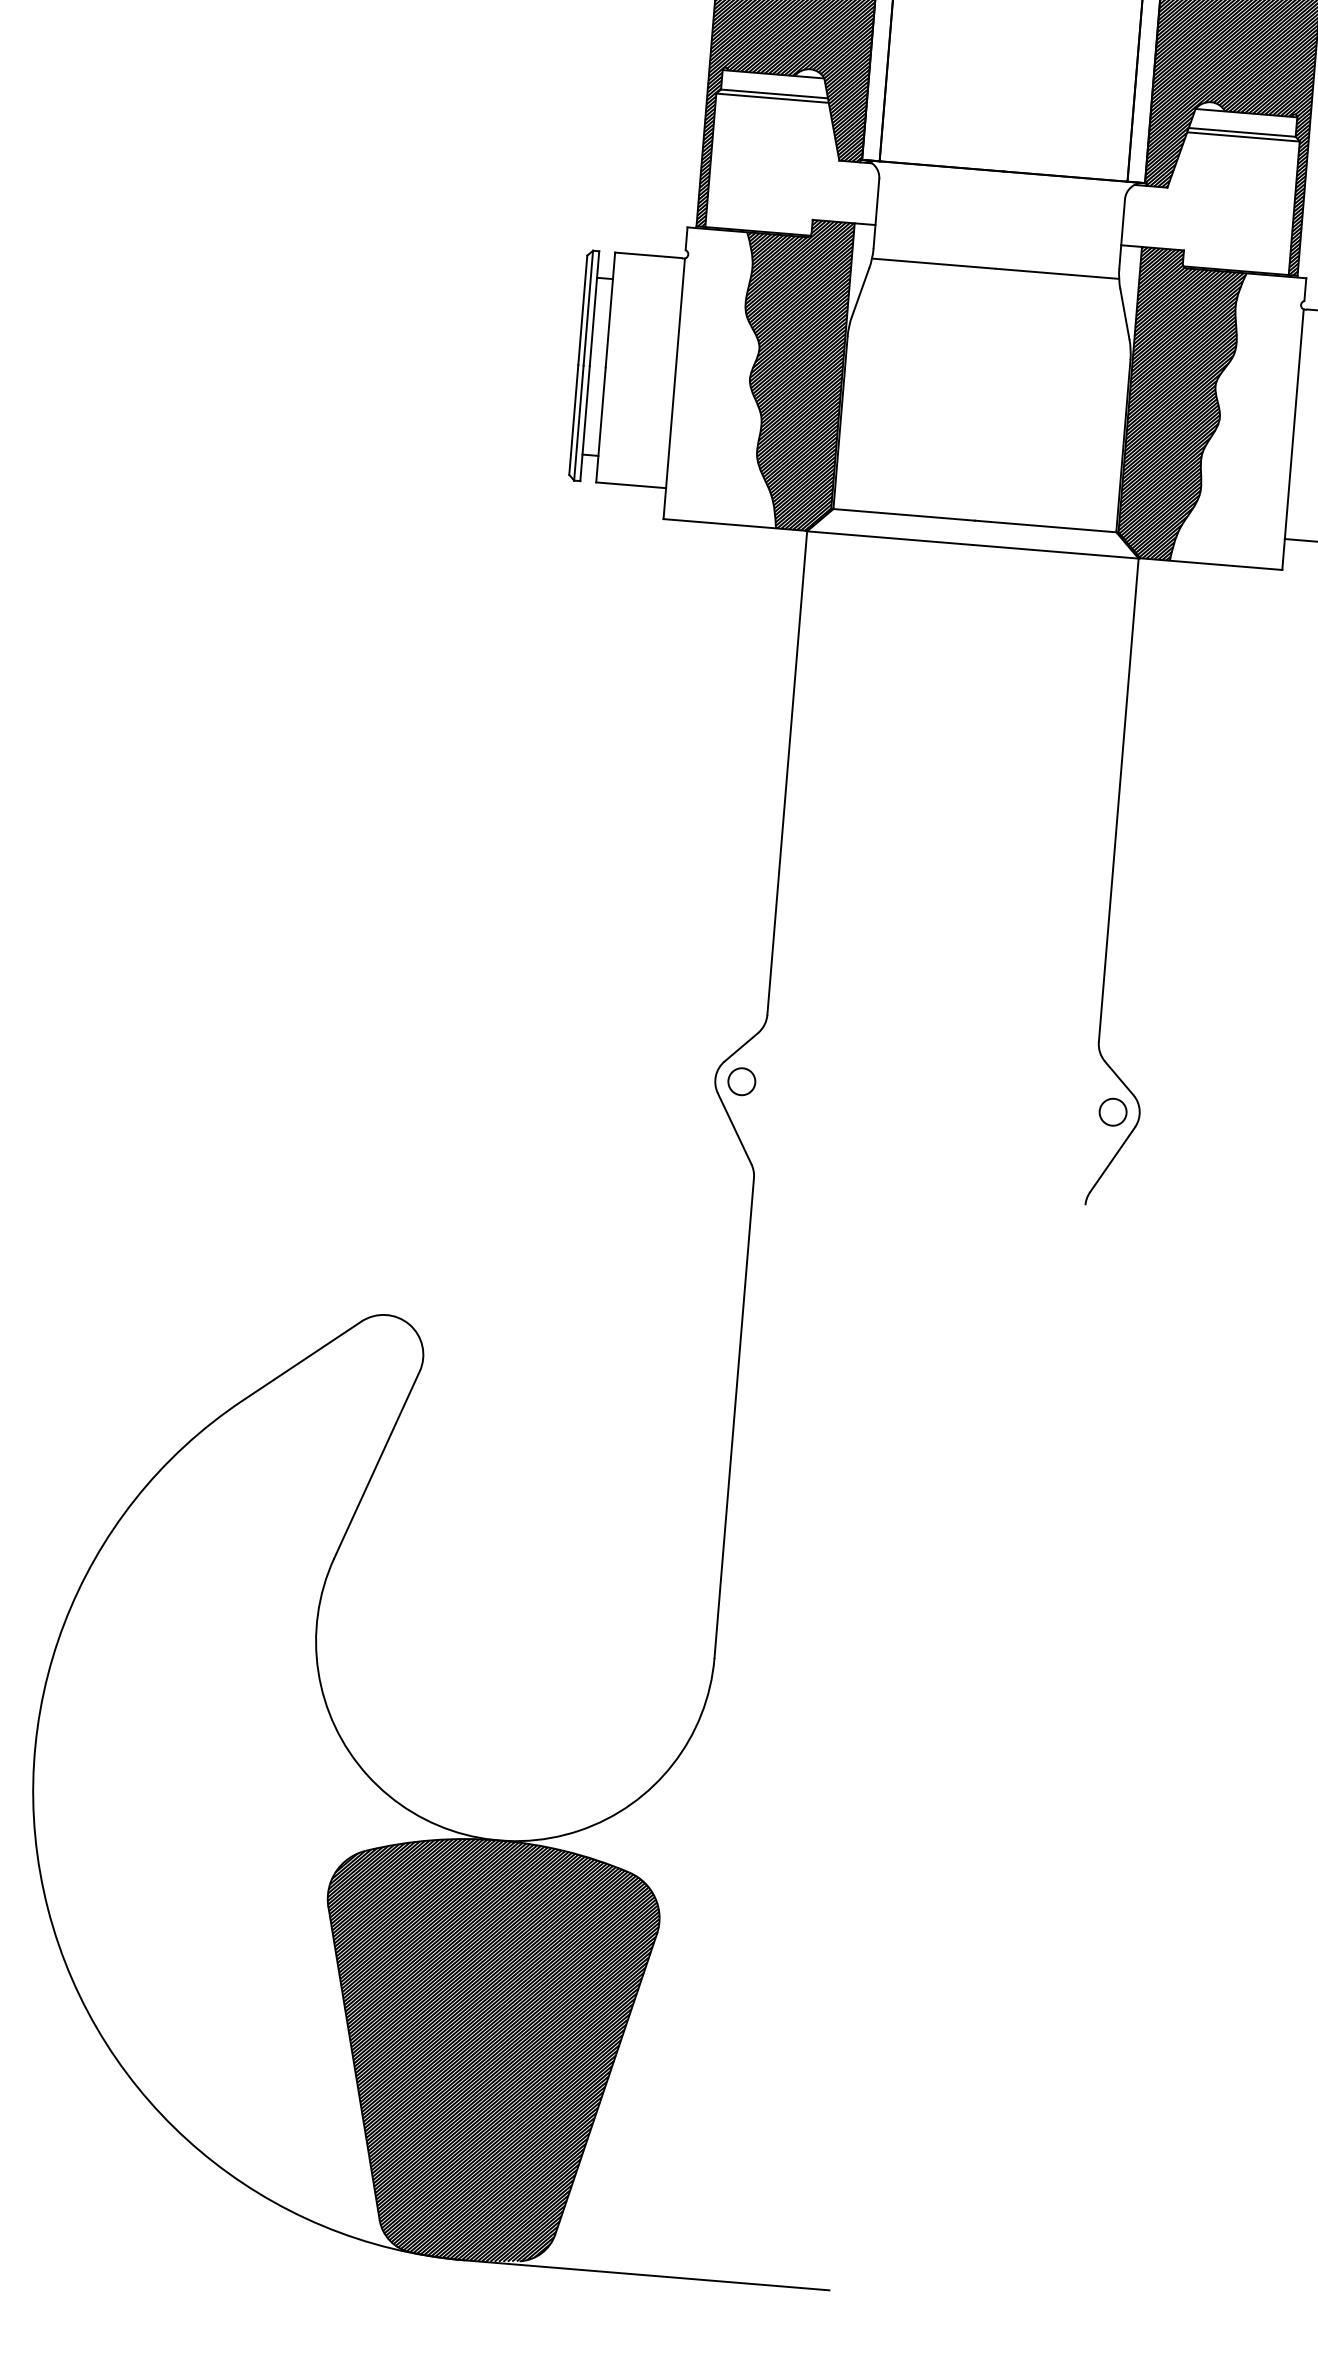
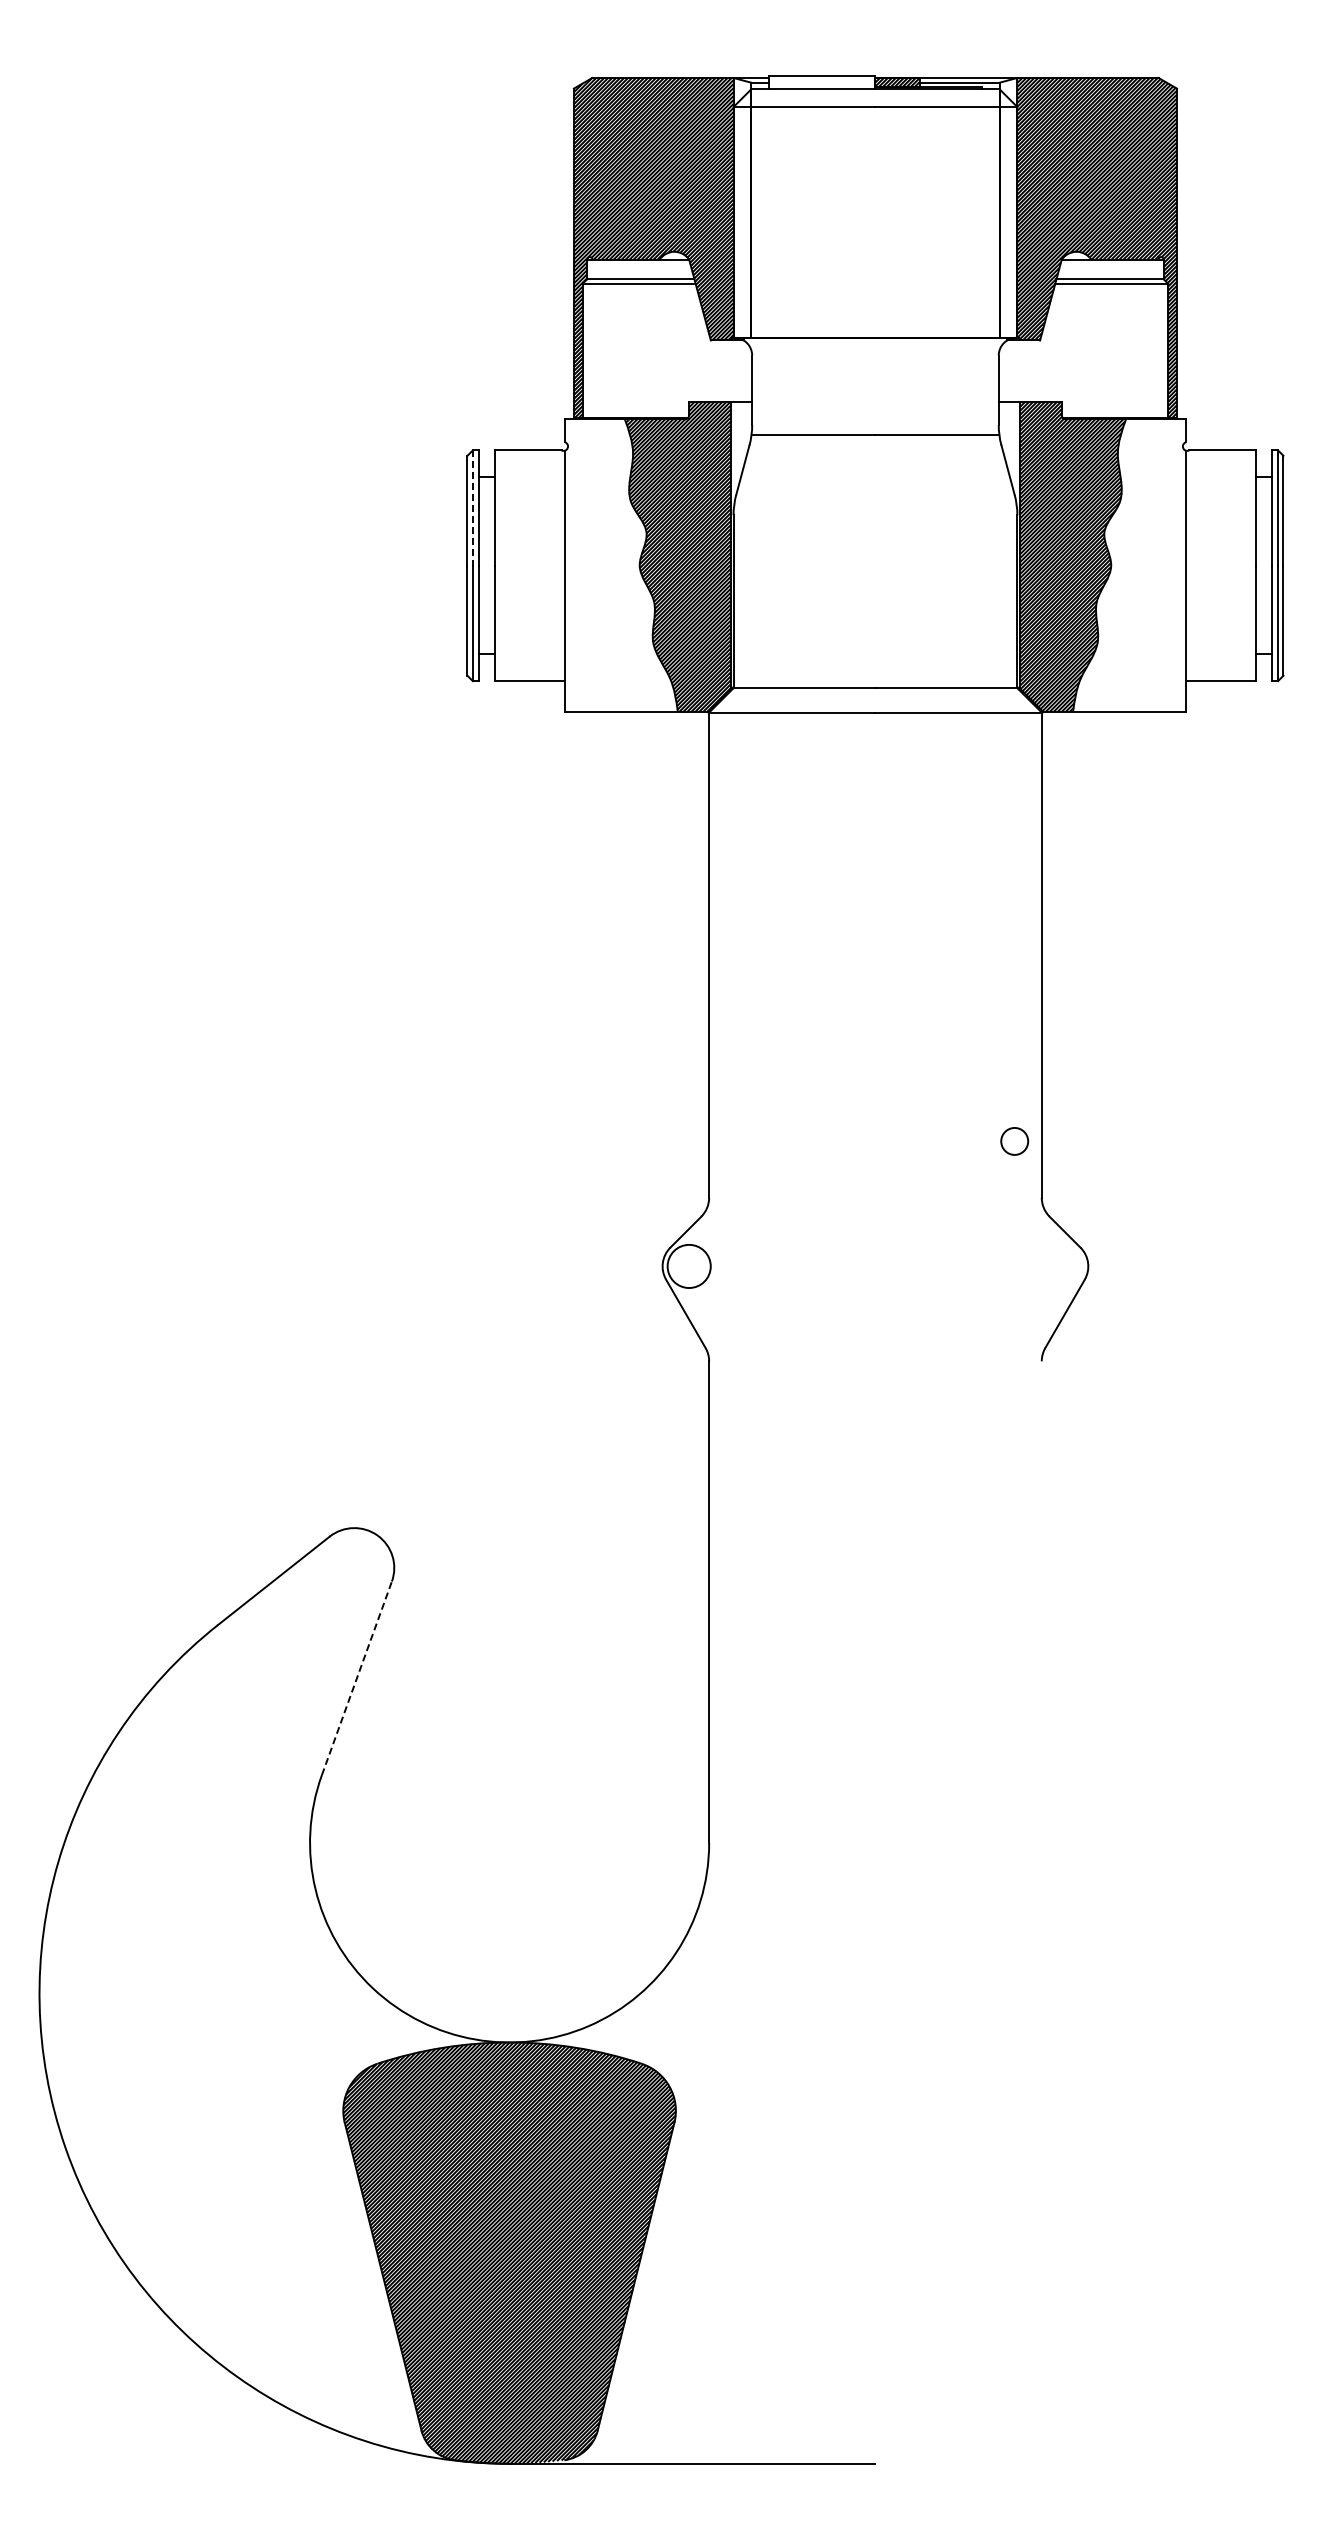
line: (587, 308) -> (472, 508), solid -> dashed
circle: (741, 1080) -> (688, 1265), size x1.6
circle: (1112, 1112) -> (1014, 1141), moved
line: (376, 1465) -> (356, 1678), solid -> dashed

